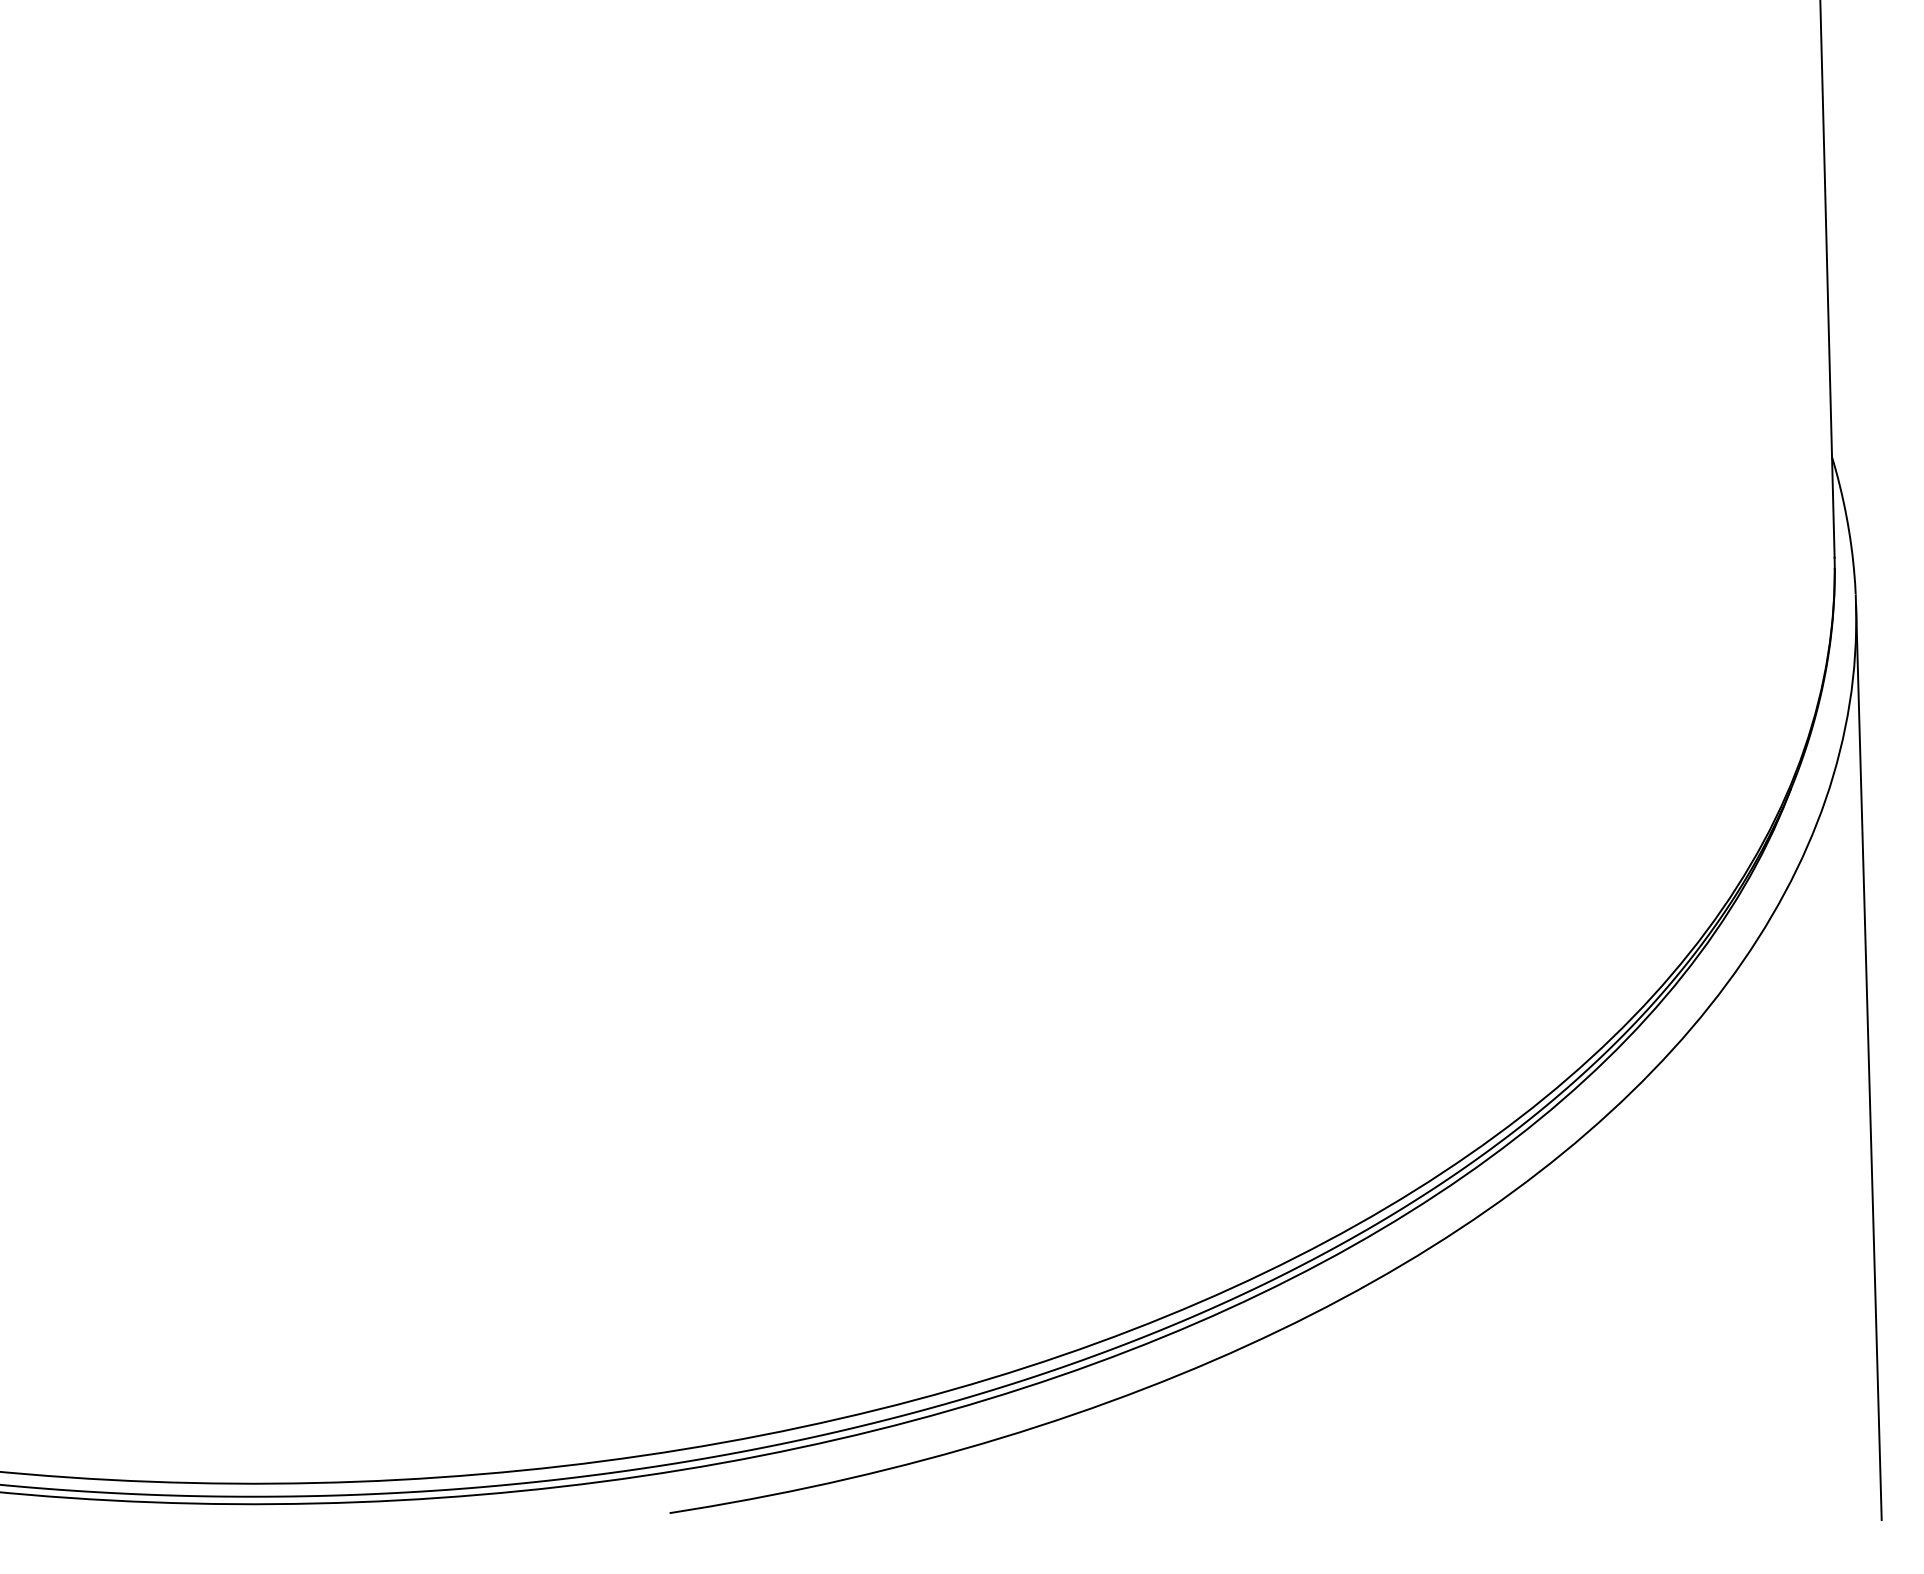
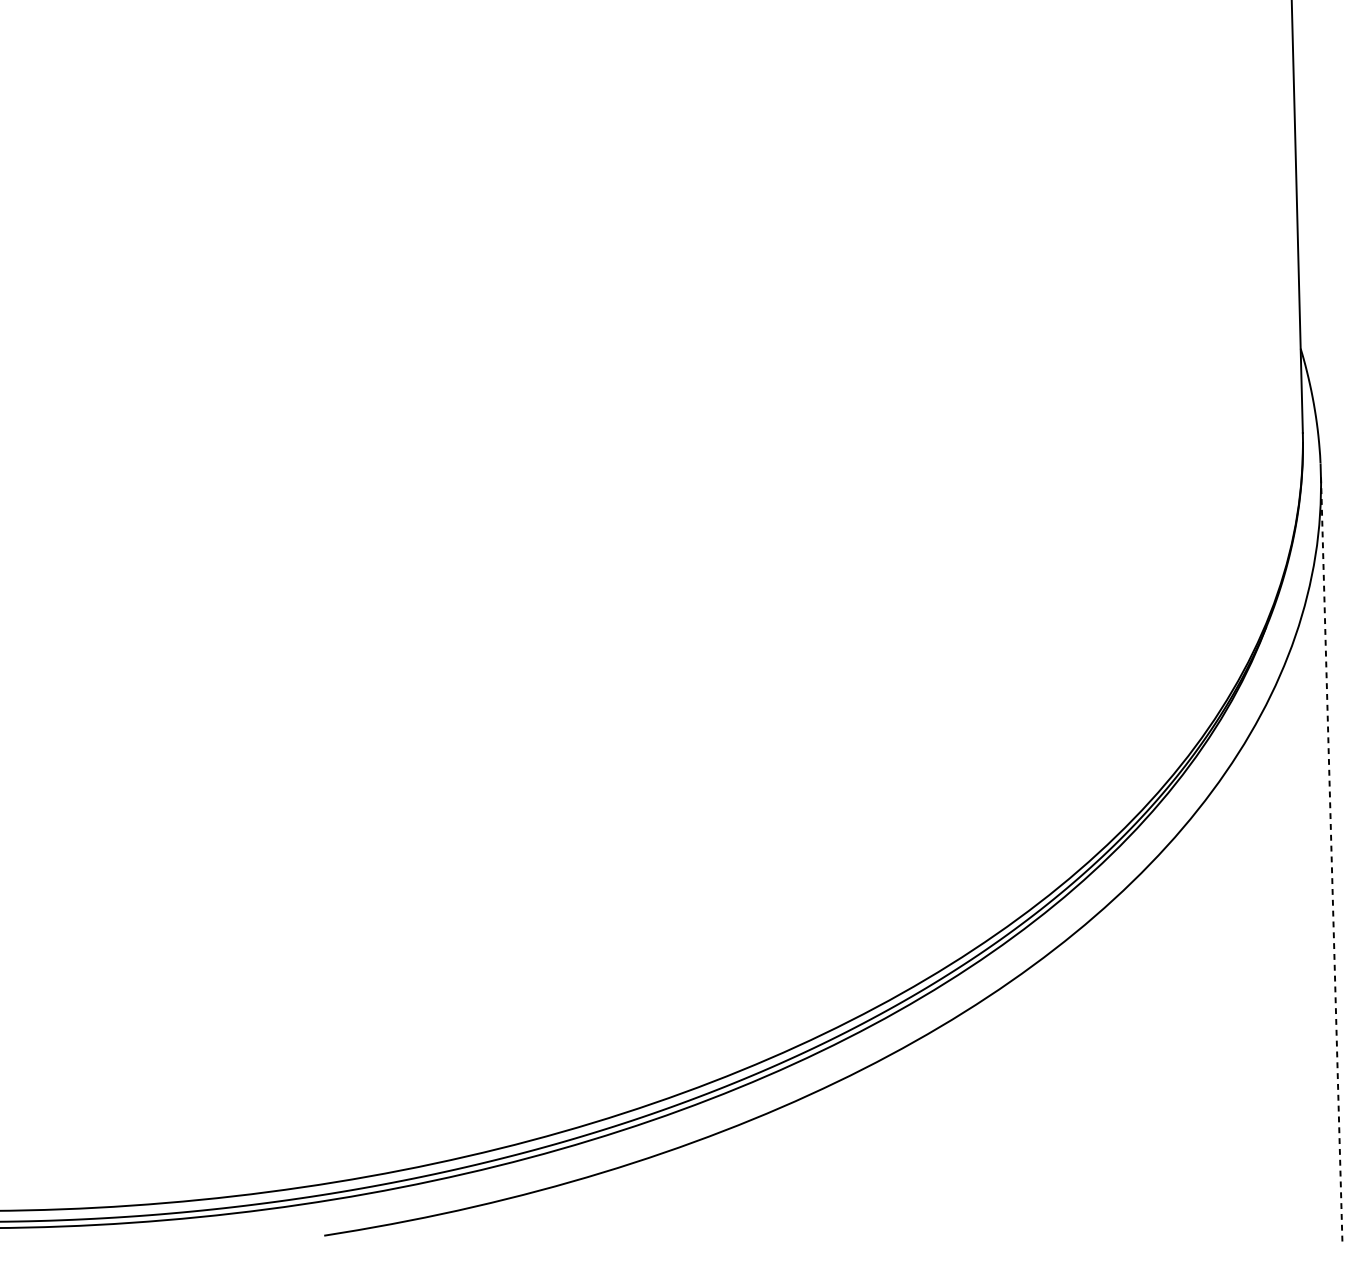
line: (1868, 1062) -> (1331, 857), solid -> dashed

